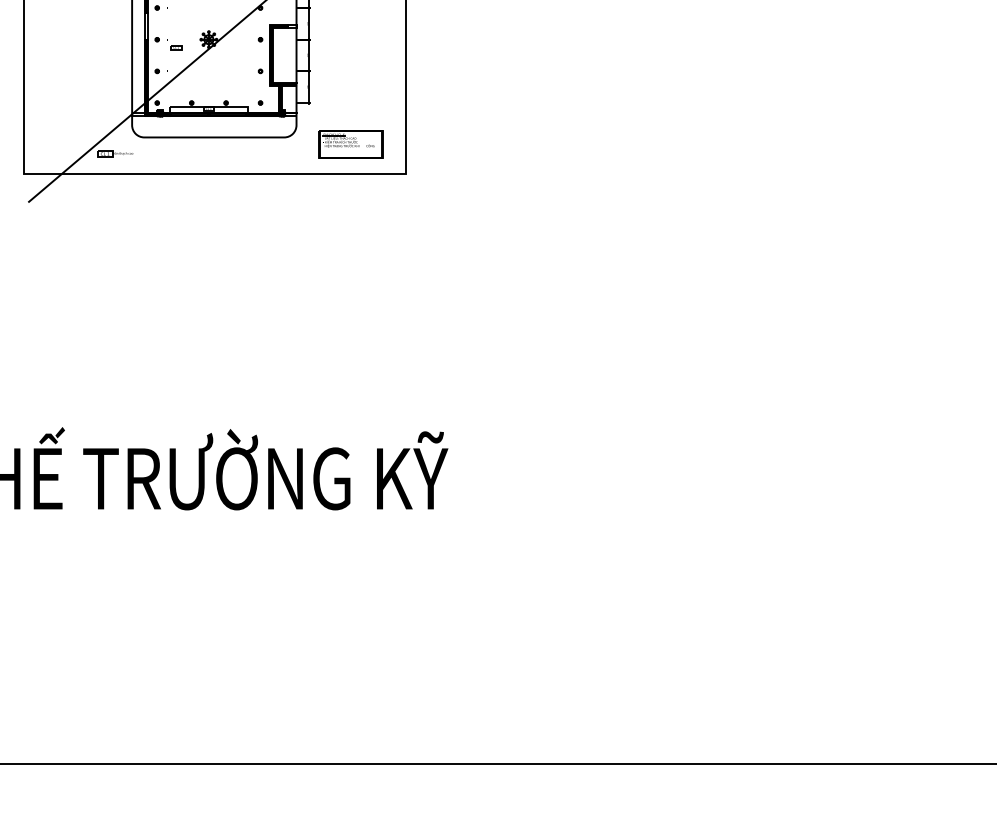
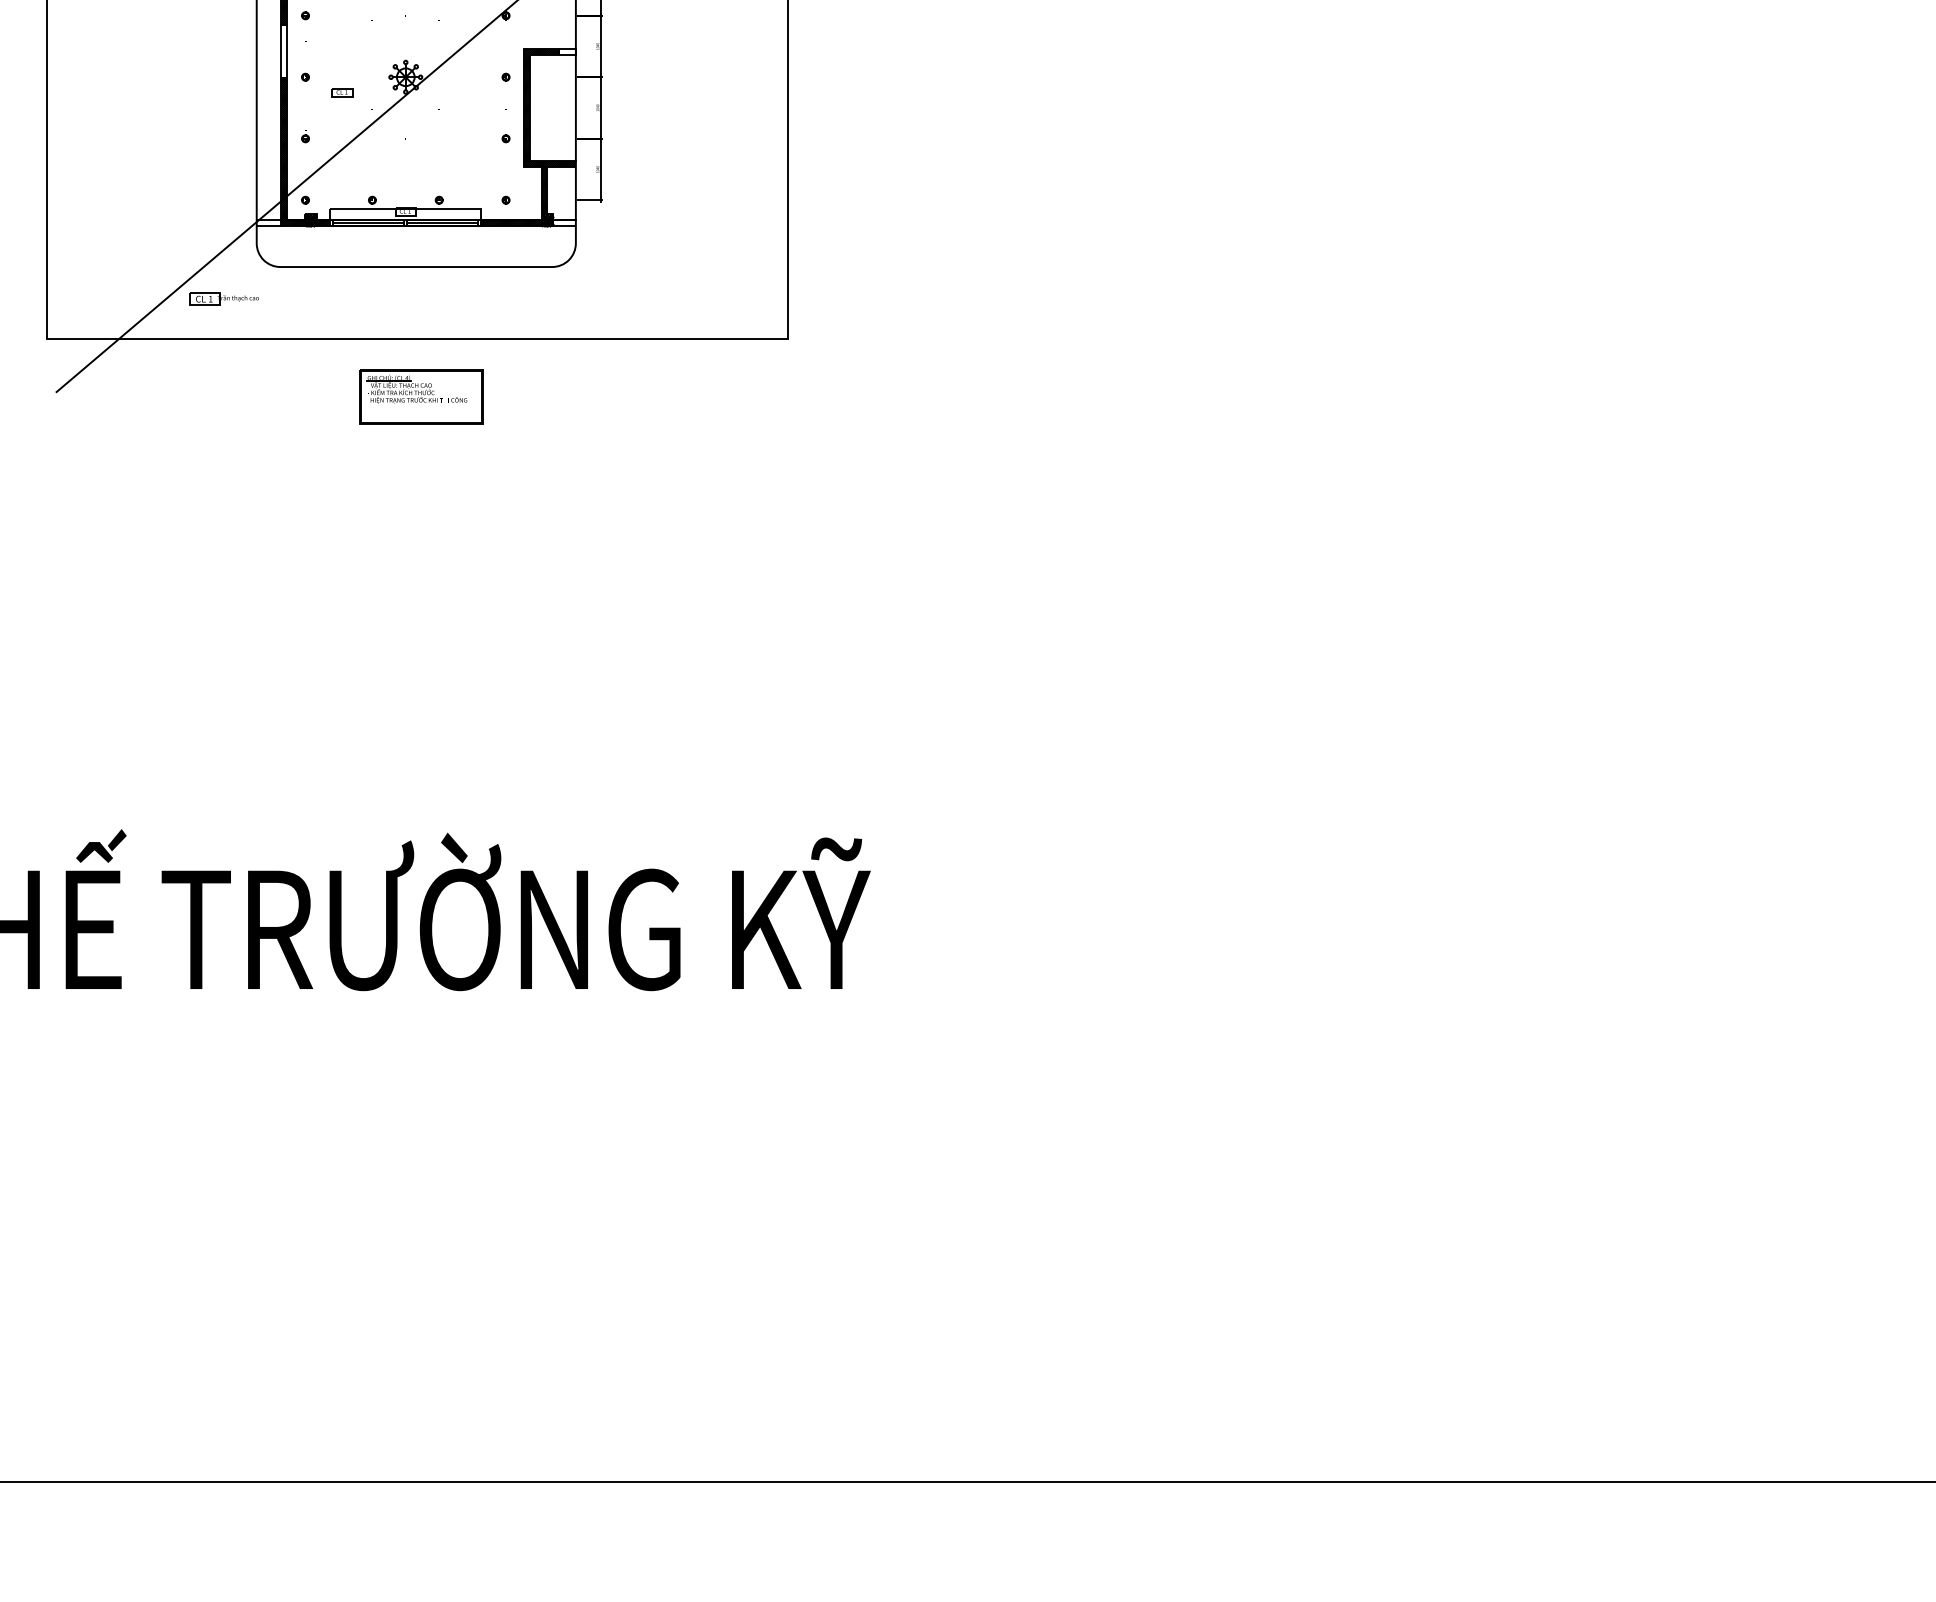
part: (350, 144) -> (420, 397), moved

